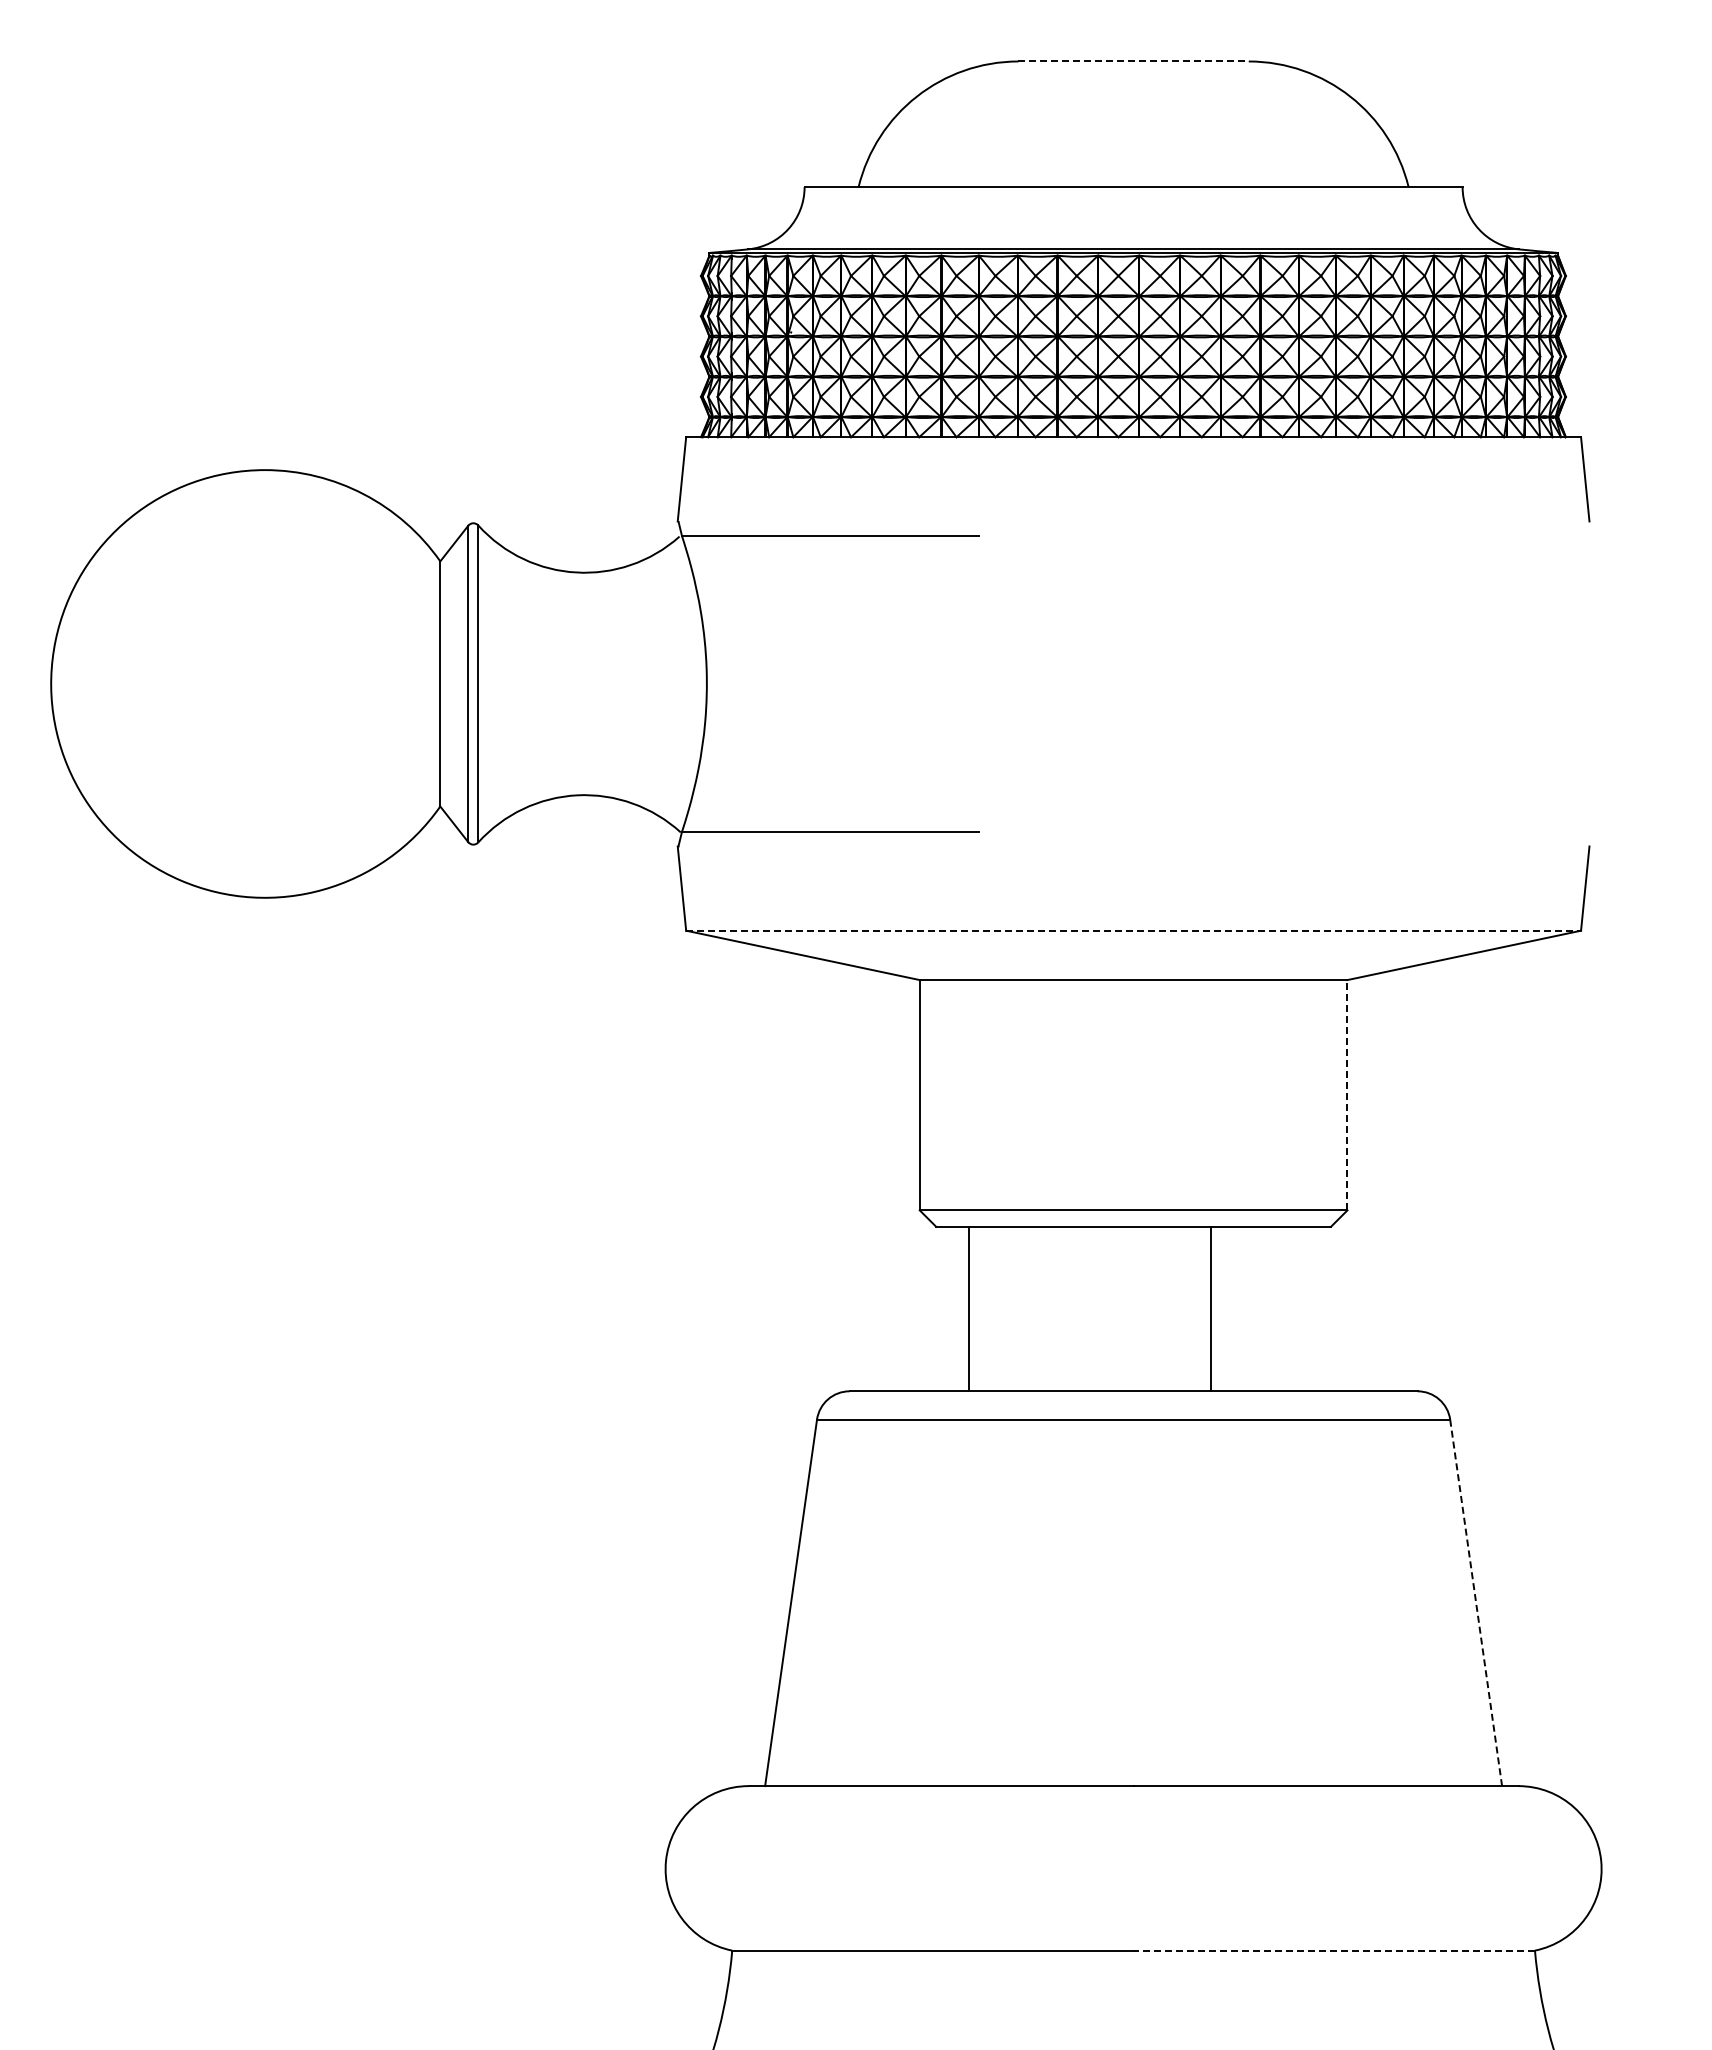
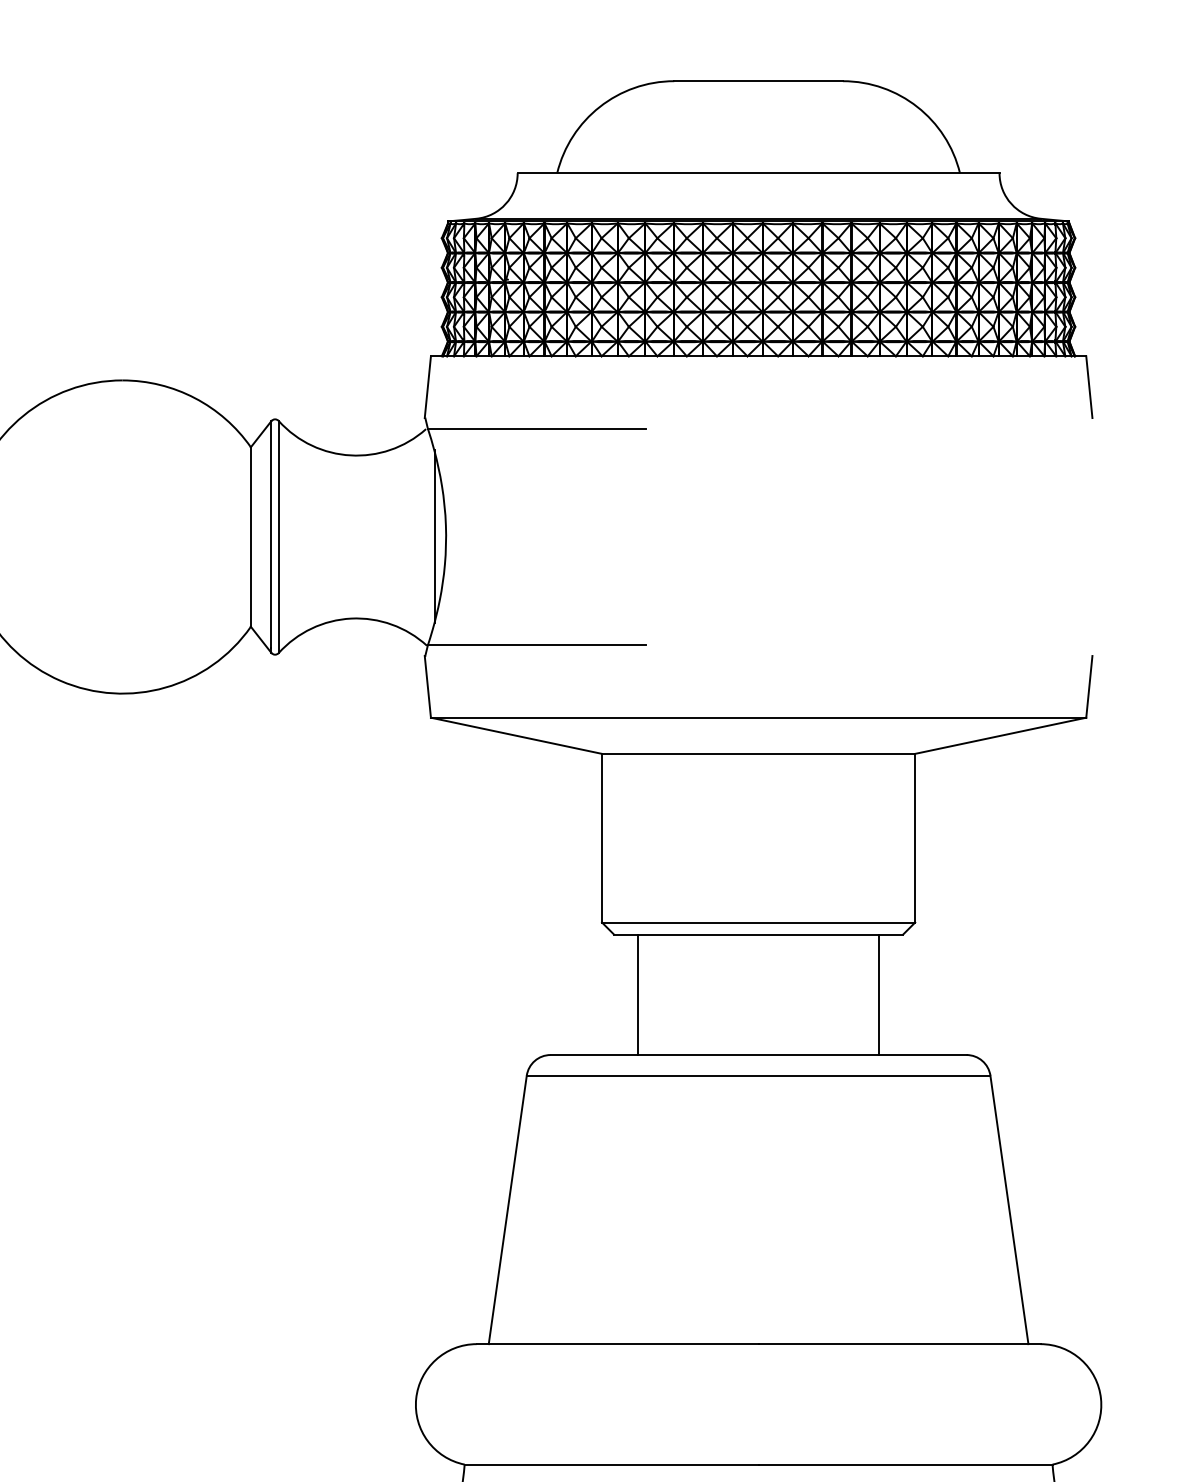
line: (1134, 61) -> (759, 81), dashed -> solid
line: (691, 682) -> (434, 535), added
line: (1134, 930) -> (759, 717), dashed -> solid
line: (1347, 1094) -> (915, 837), dashed -> solid
line: (1211, 1308) -> (879, 994), moved
line: (1476, 1602) -> (1009, 1209), dashed -> solid
line: (1334, 1950) -> (905, 1464), dashed -> solid

